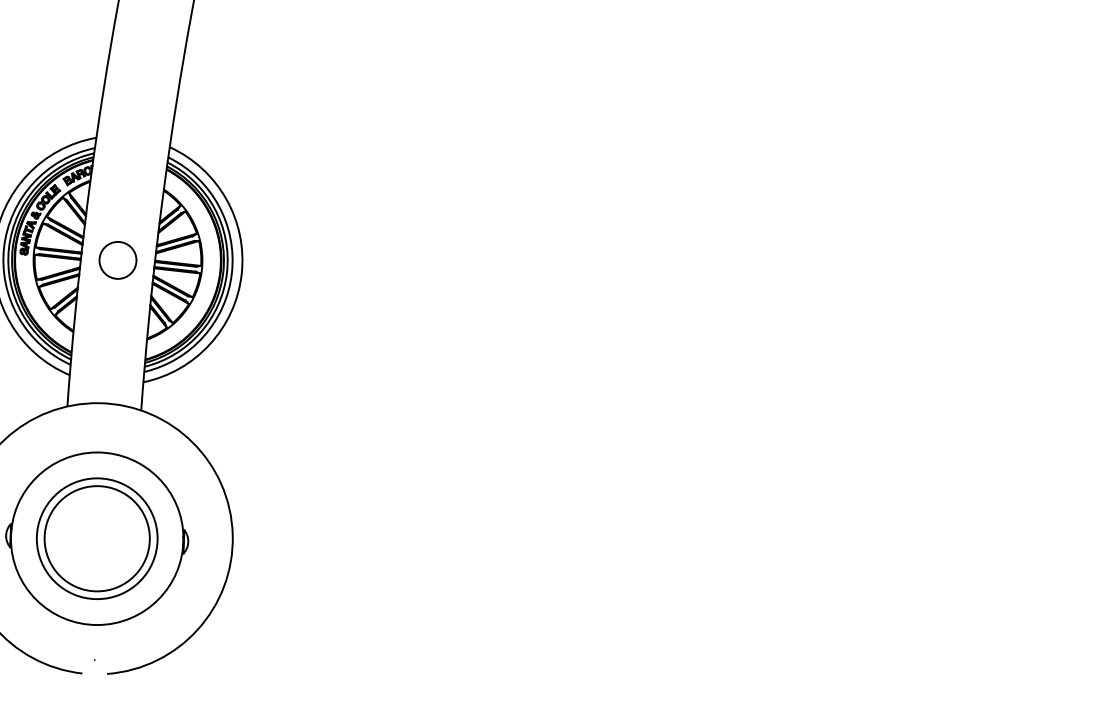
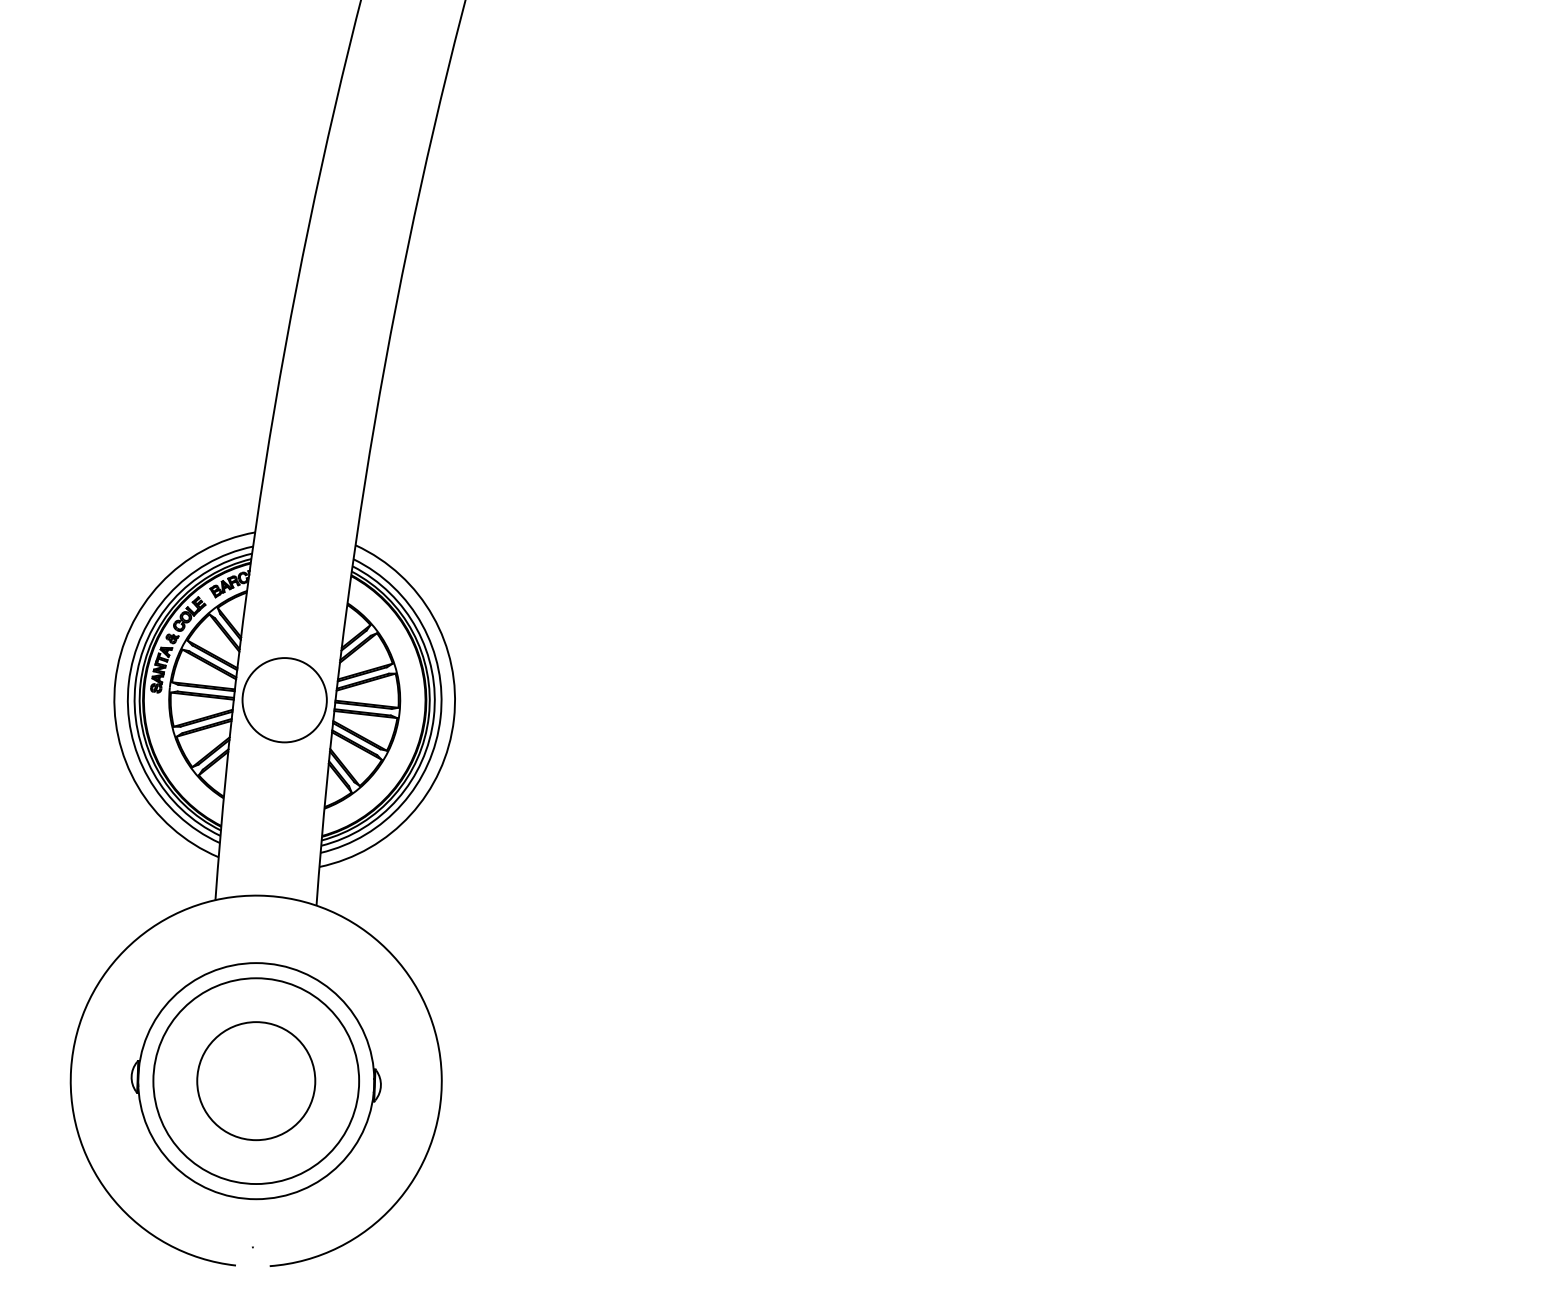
circle: (117, 260) -> (284, 700), size x1.67
circle: (97, 539) -> (256, 1081), size x0.71
circle: (97, 539) -> (256, 1081), size x1.43

